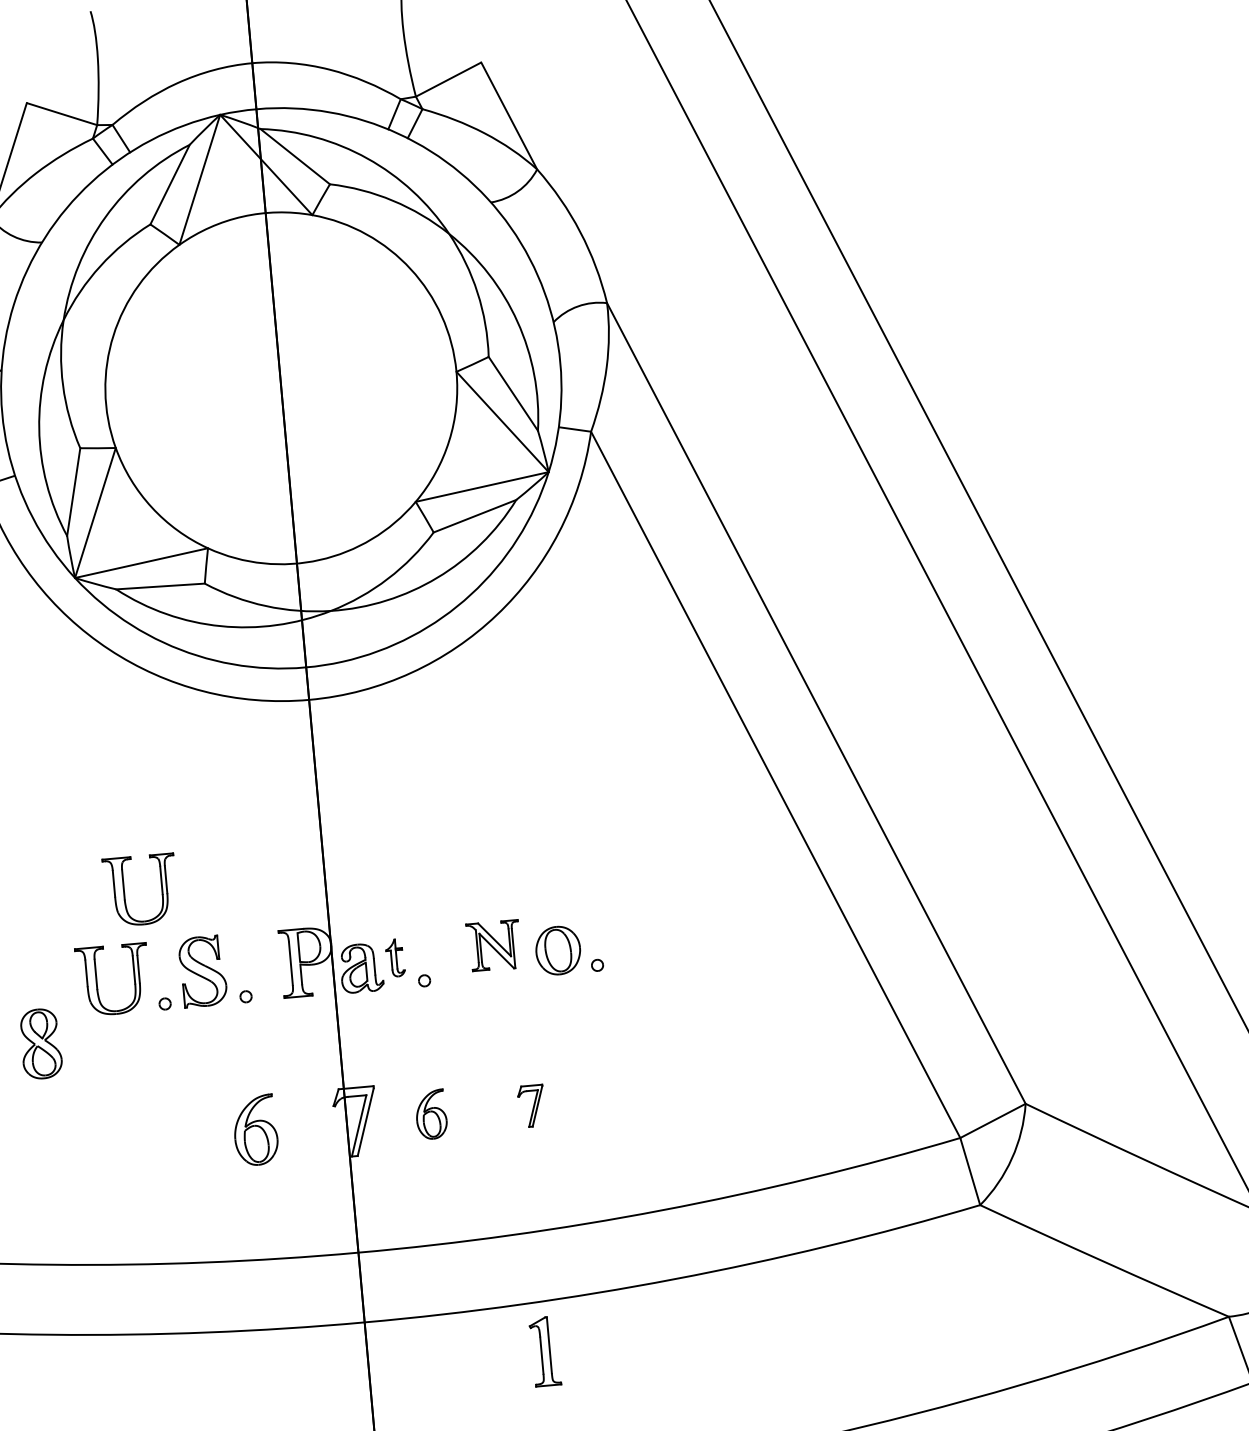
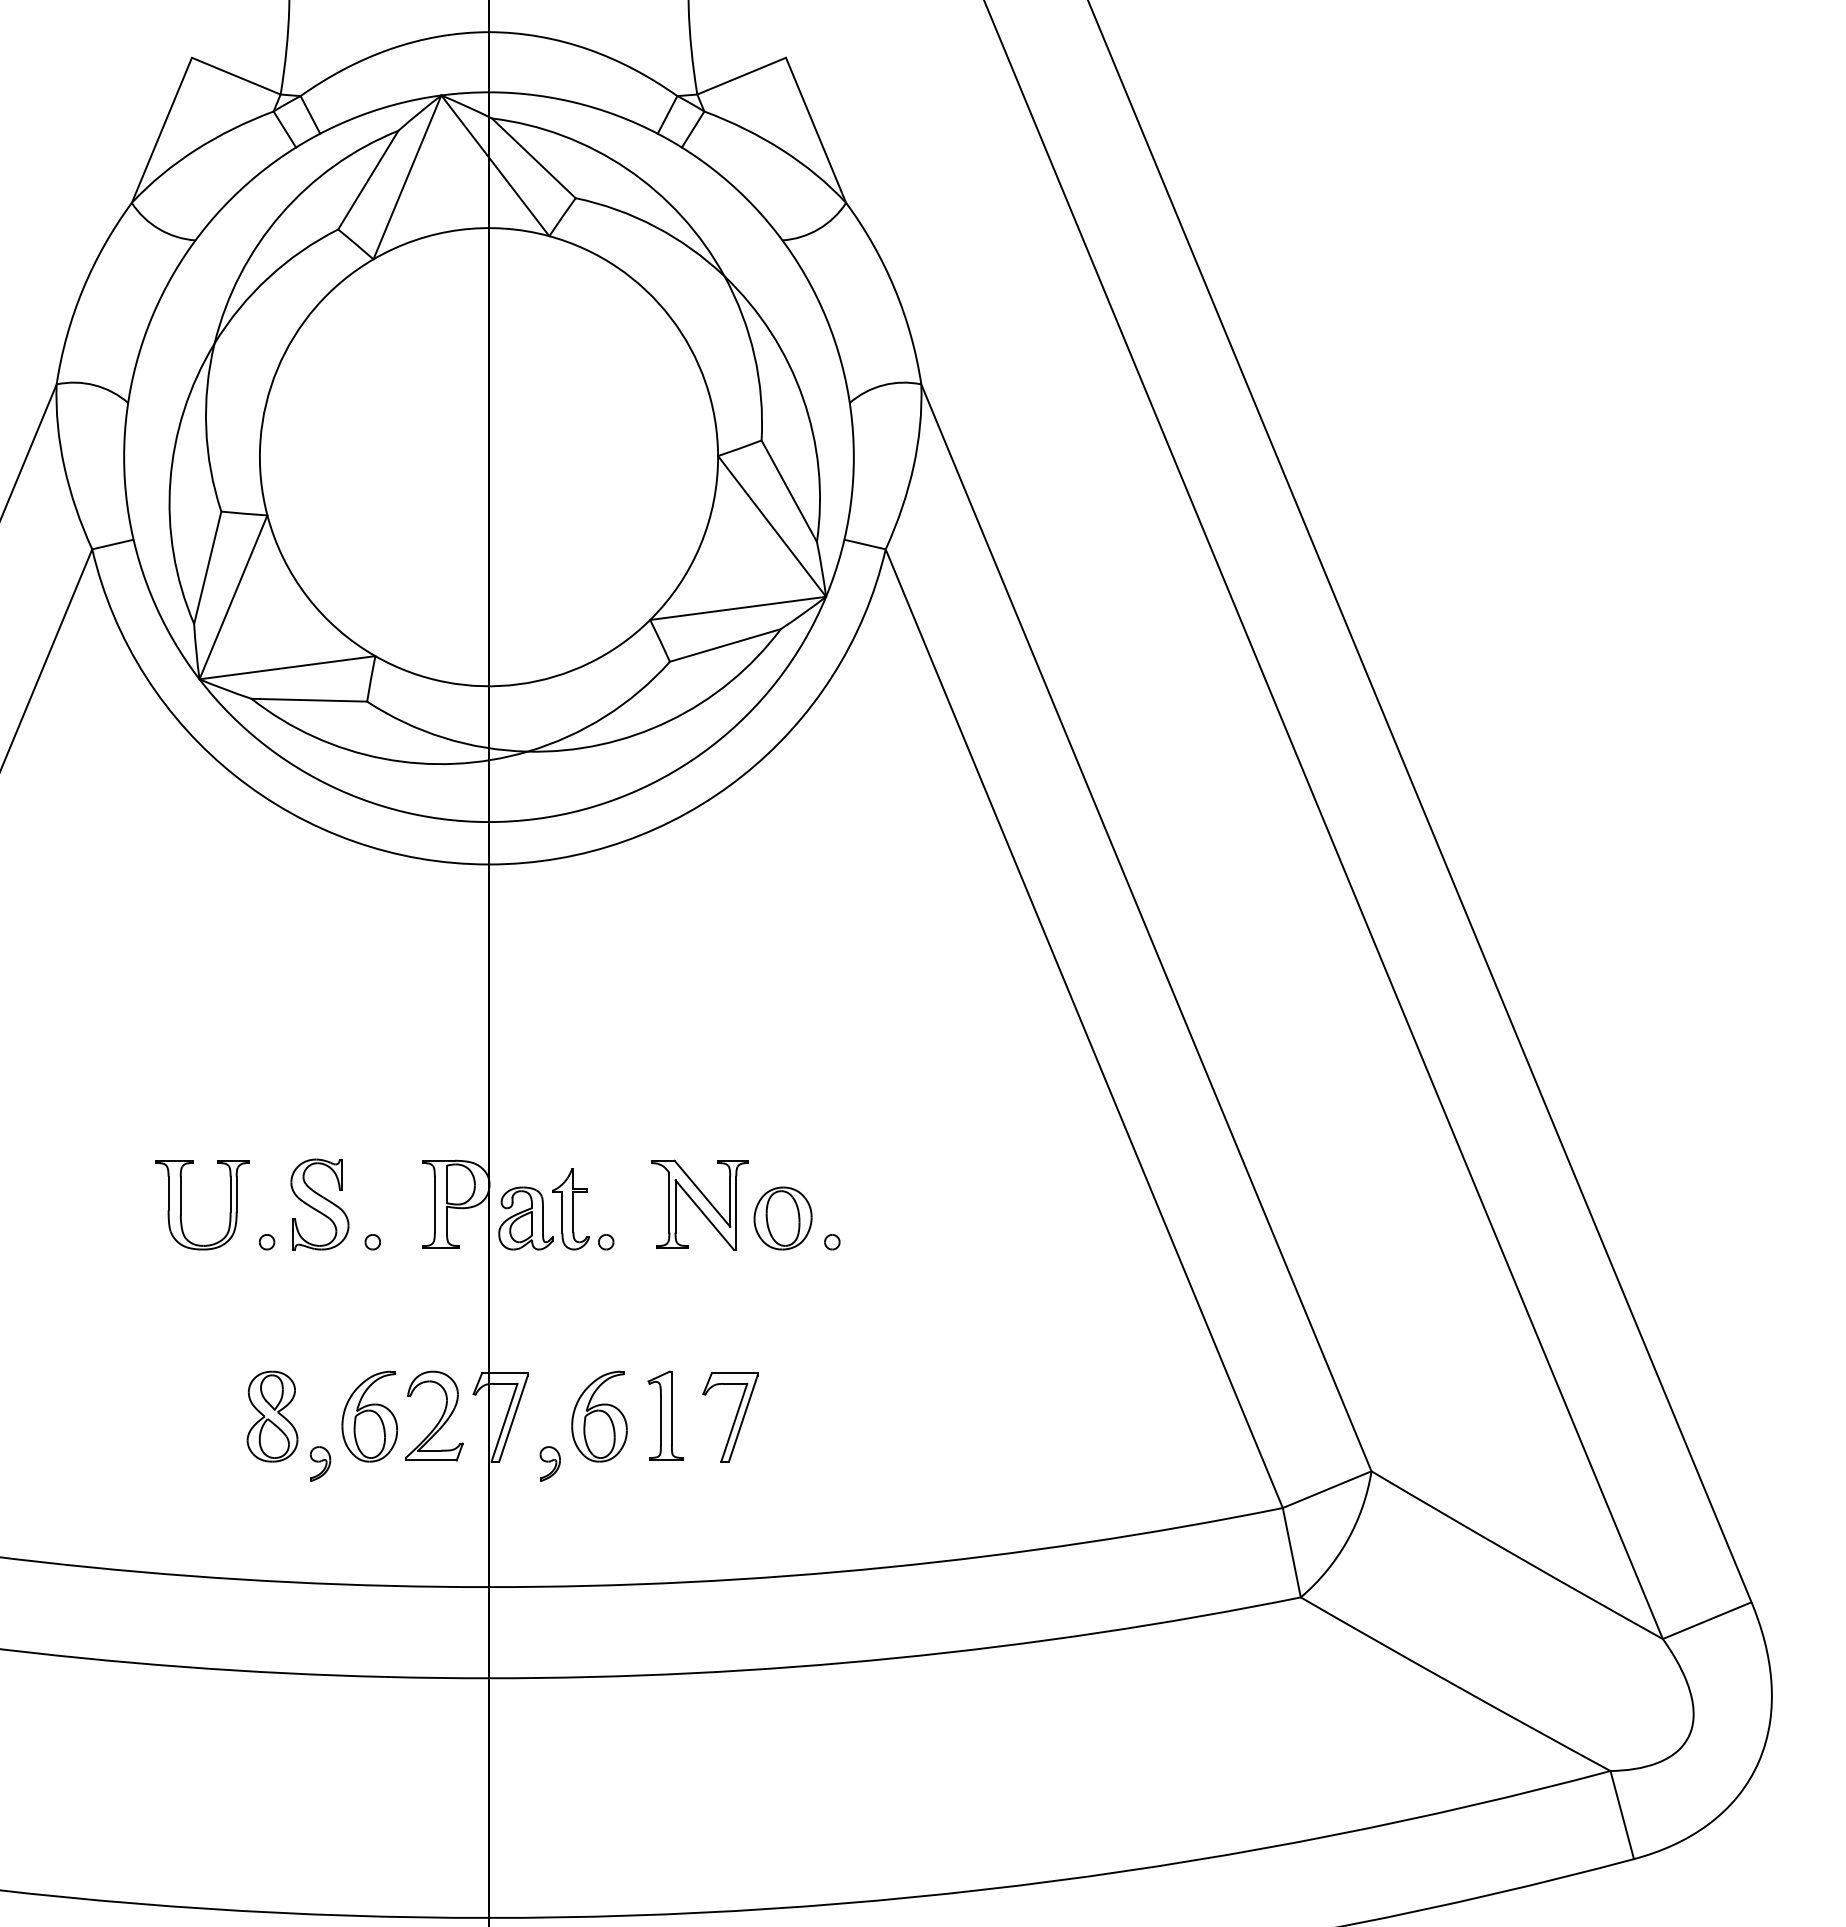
part: (124, 892) -> (227, 1092), removed
part: (493, 945) -> (699, 1204), size x1.43
part: (395, 958) -> (570, 1209), size x1.67
part: (41, 1043) -> (272, 1416), moved
part: (531, 1105) -> (730, 1416), size x1.67
part: (431, 1114) -> (599, 1416), size x1.43
part: (309, 1127) -> (439, 1419), added
part: (396, 1153) -> (549, 1463), added
part: (221, 1169) -> (320, 1463), added
part: (544, 1351) -> (665, 1415), moved

